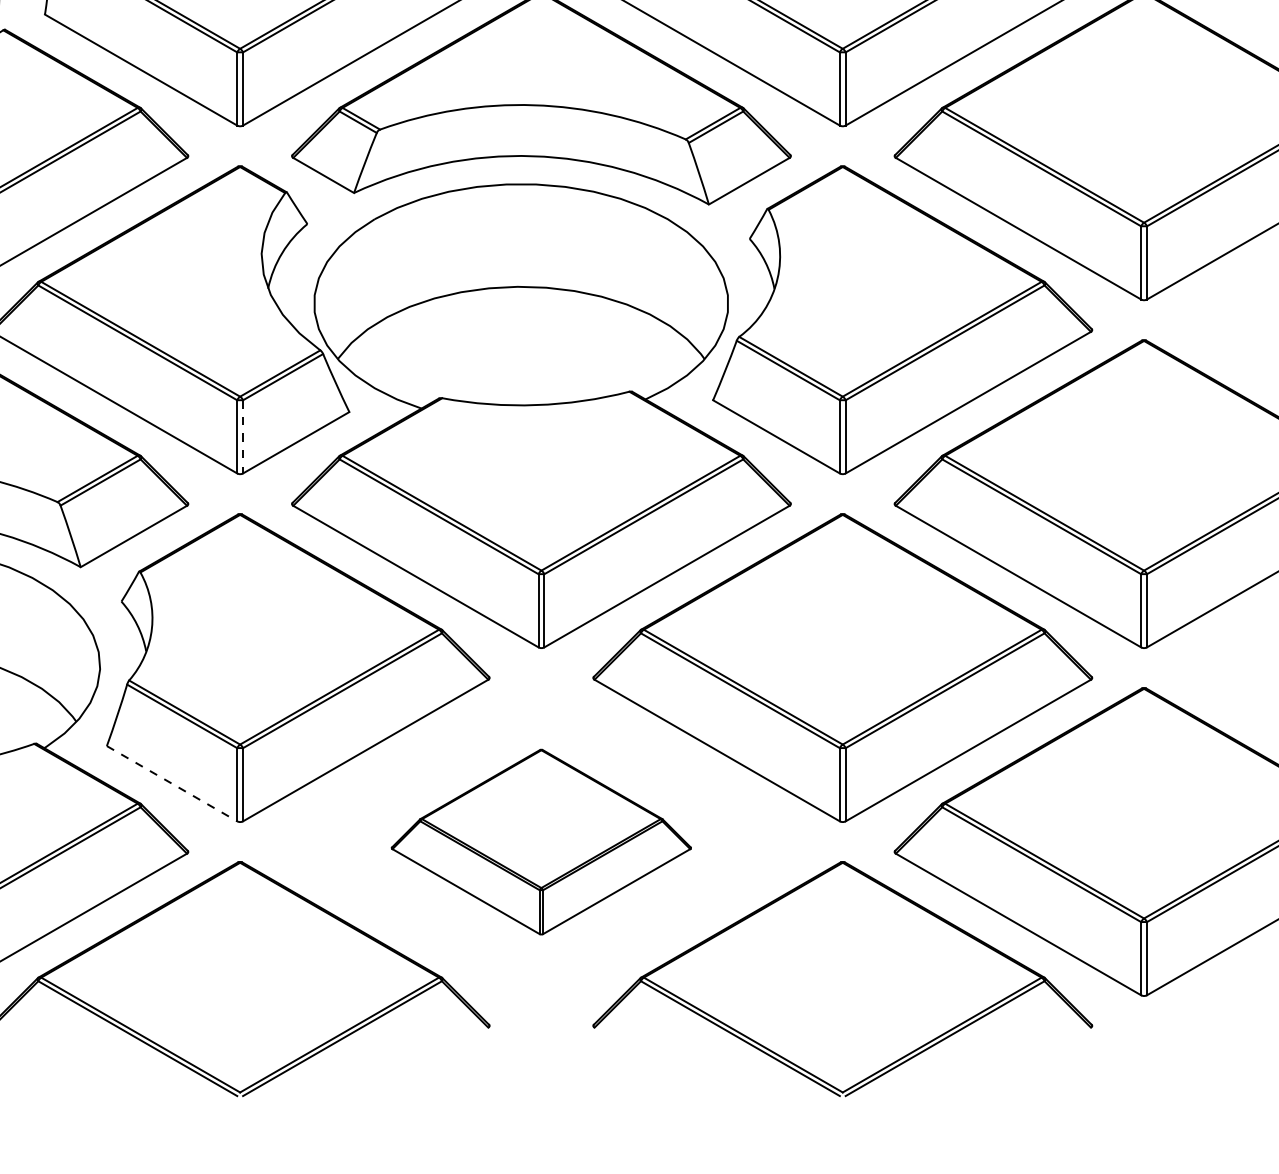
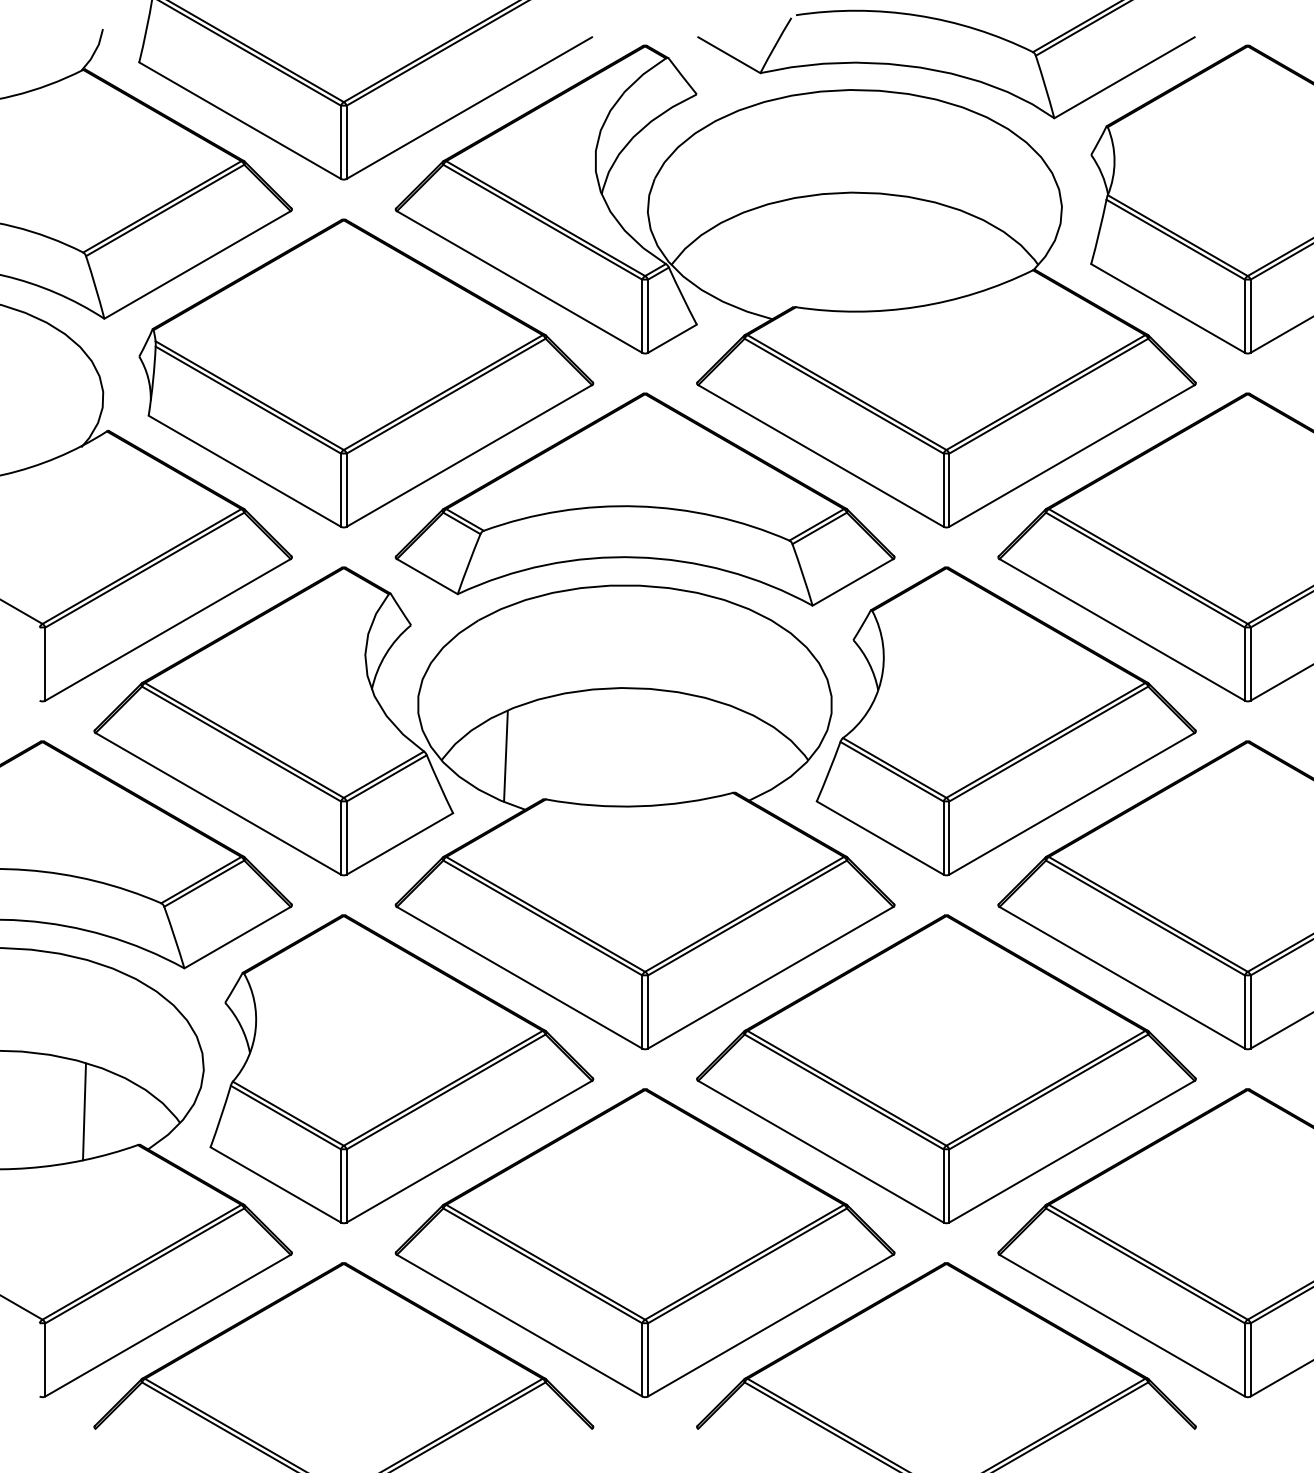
line: (401, 355) -> (505, 756), added
line: (242, 437) -> (346, 838), dashed -> solid
line: (172, 784) -> (276, 1185), dashed -> solid
part: (540, 842) -> (644, 1243), size x1.67

